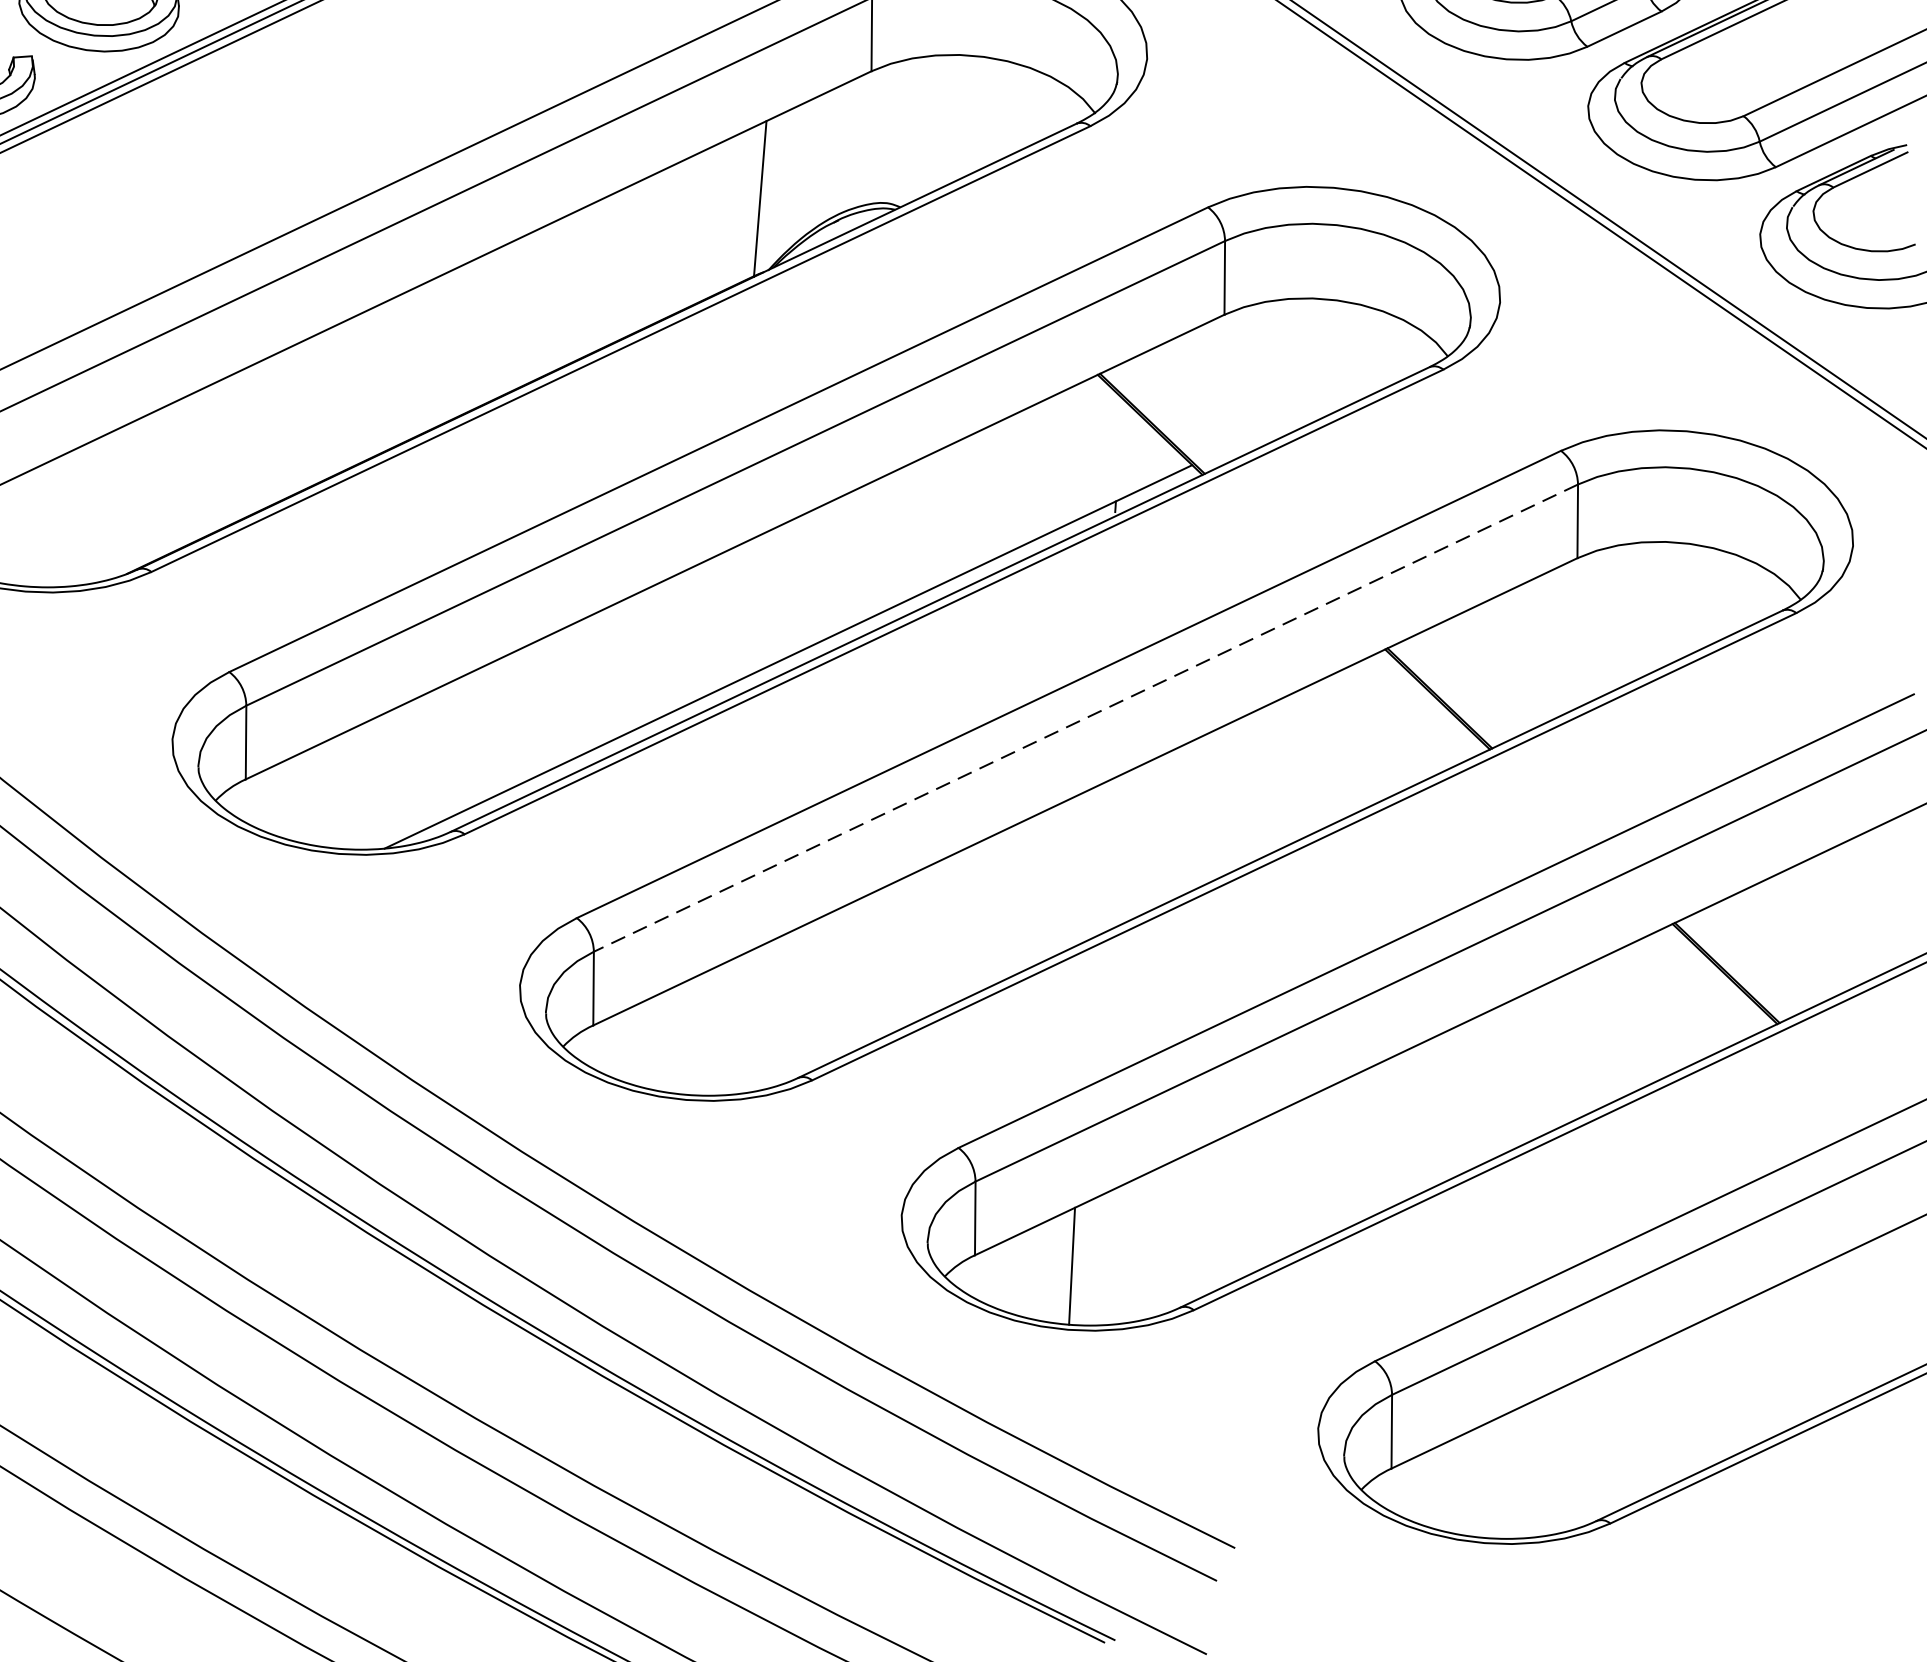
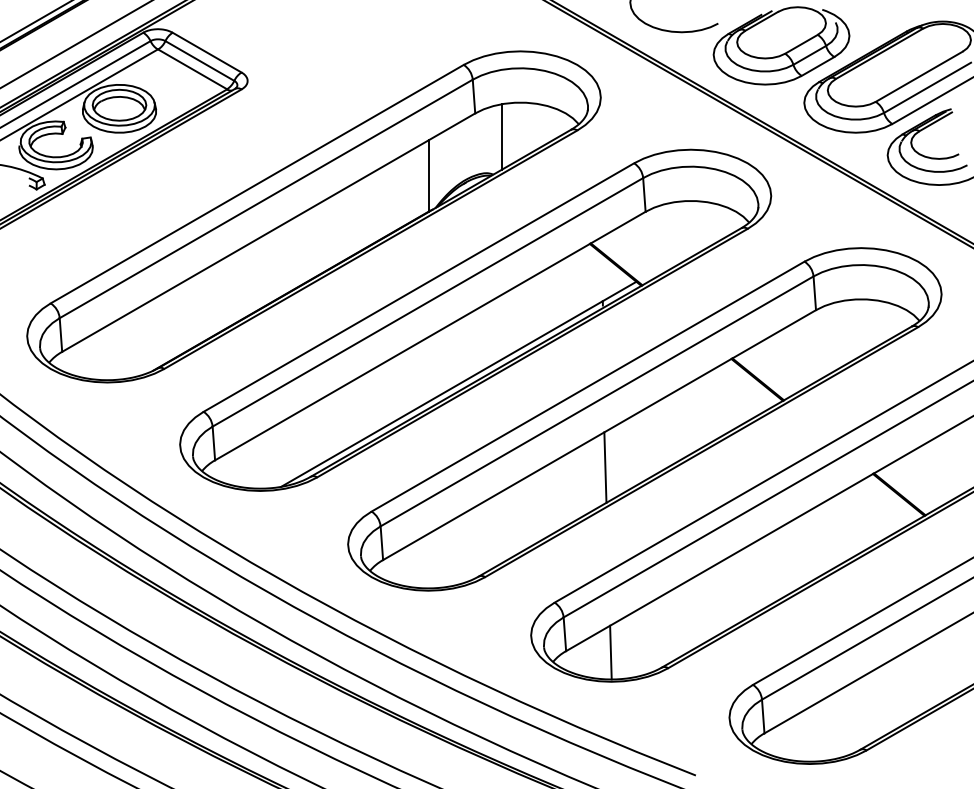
line: (924, 125) -> (501, 136), added
line: (1086, 718) -> (597, 401), dashed -> solid
line: (1092, 863) -> (605, 467), added

